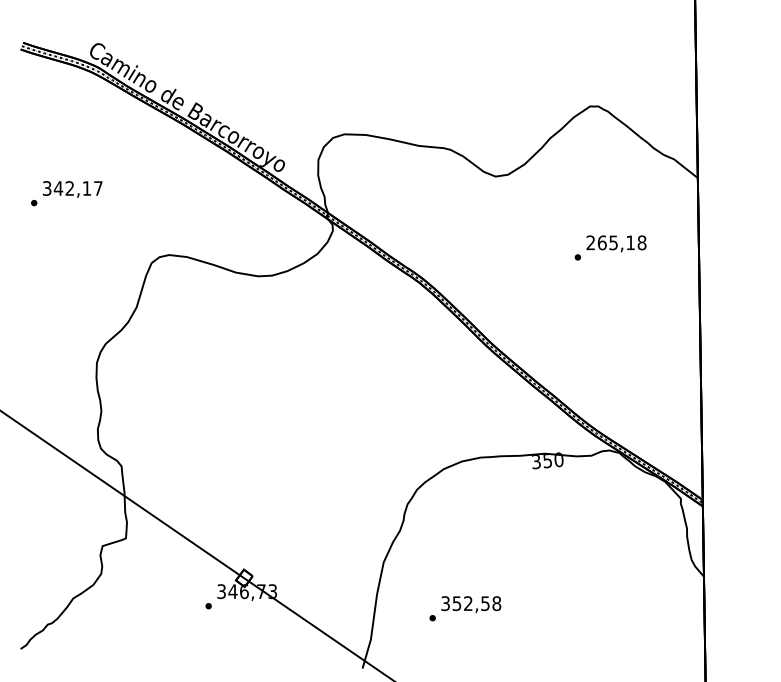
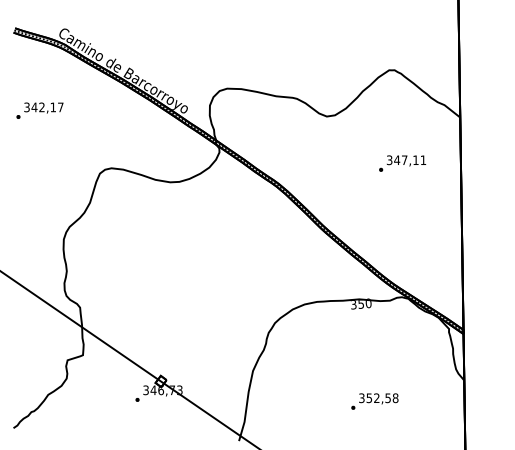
text: (66, 193) -> (39, 110), moved
text: (616, 243) -> (406, 160), 265,18 -> 347,11
text: (464, 608) -> (374, 401), moved

